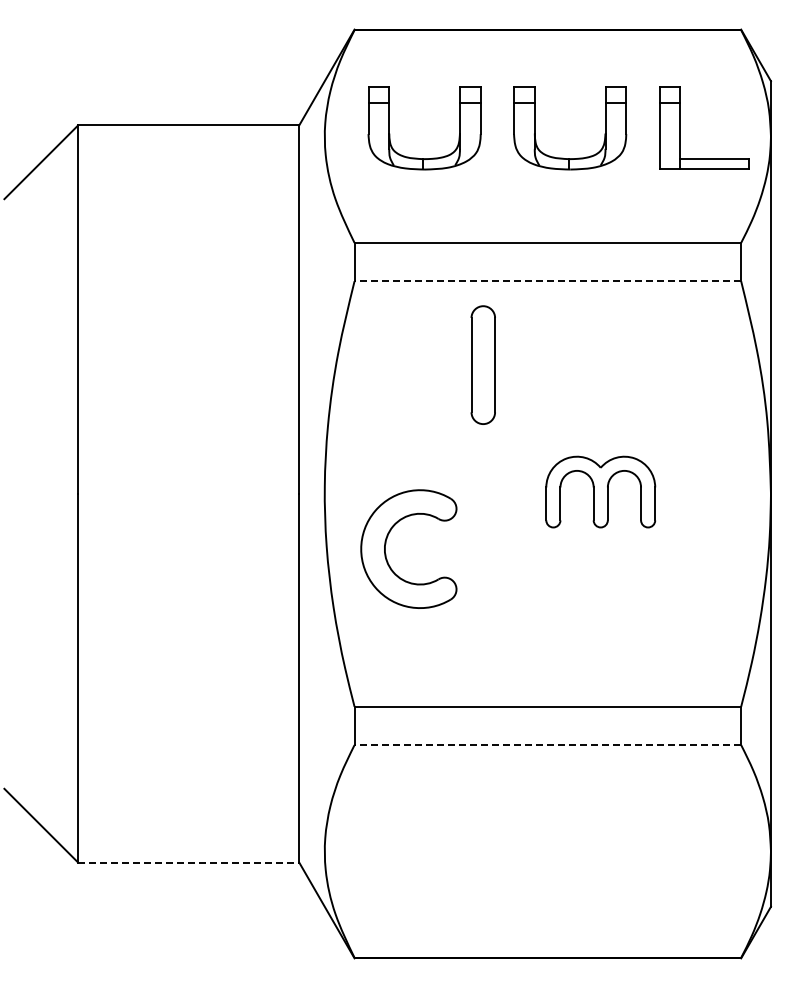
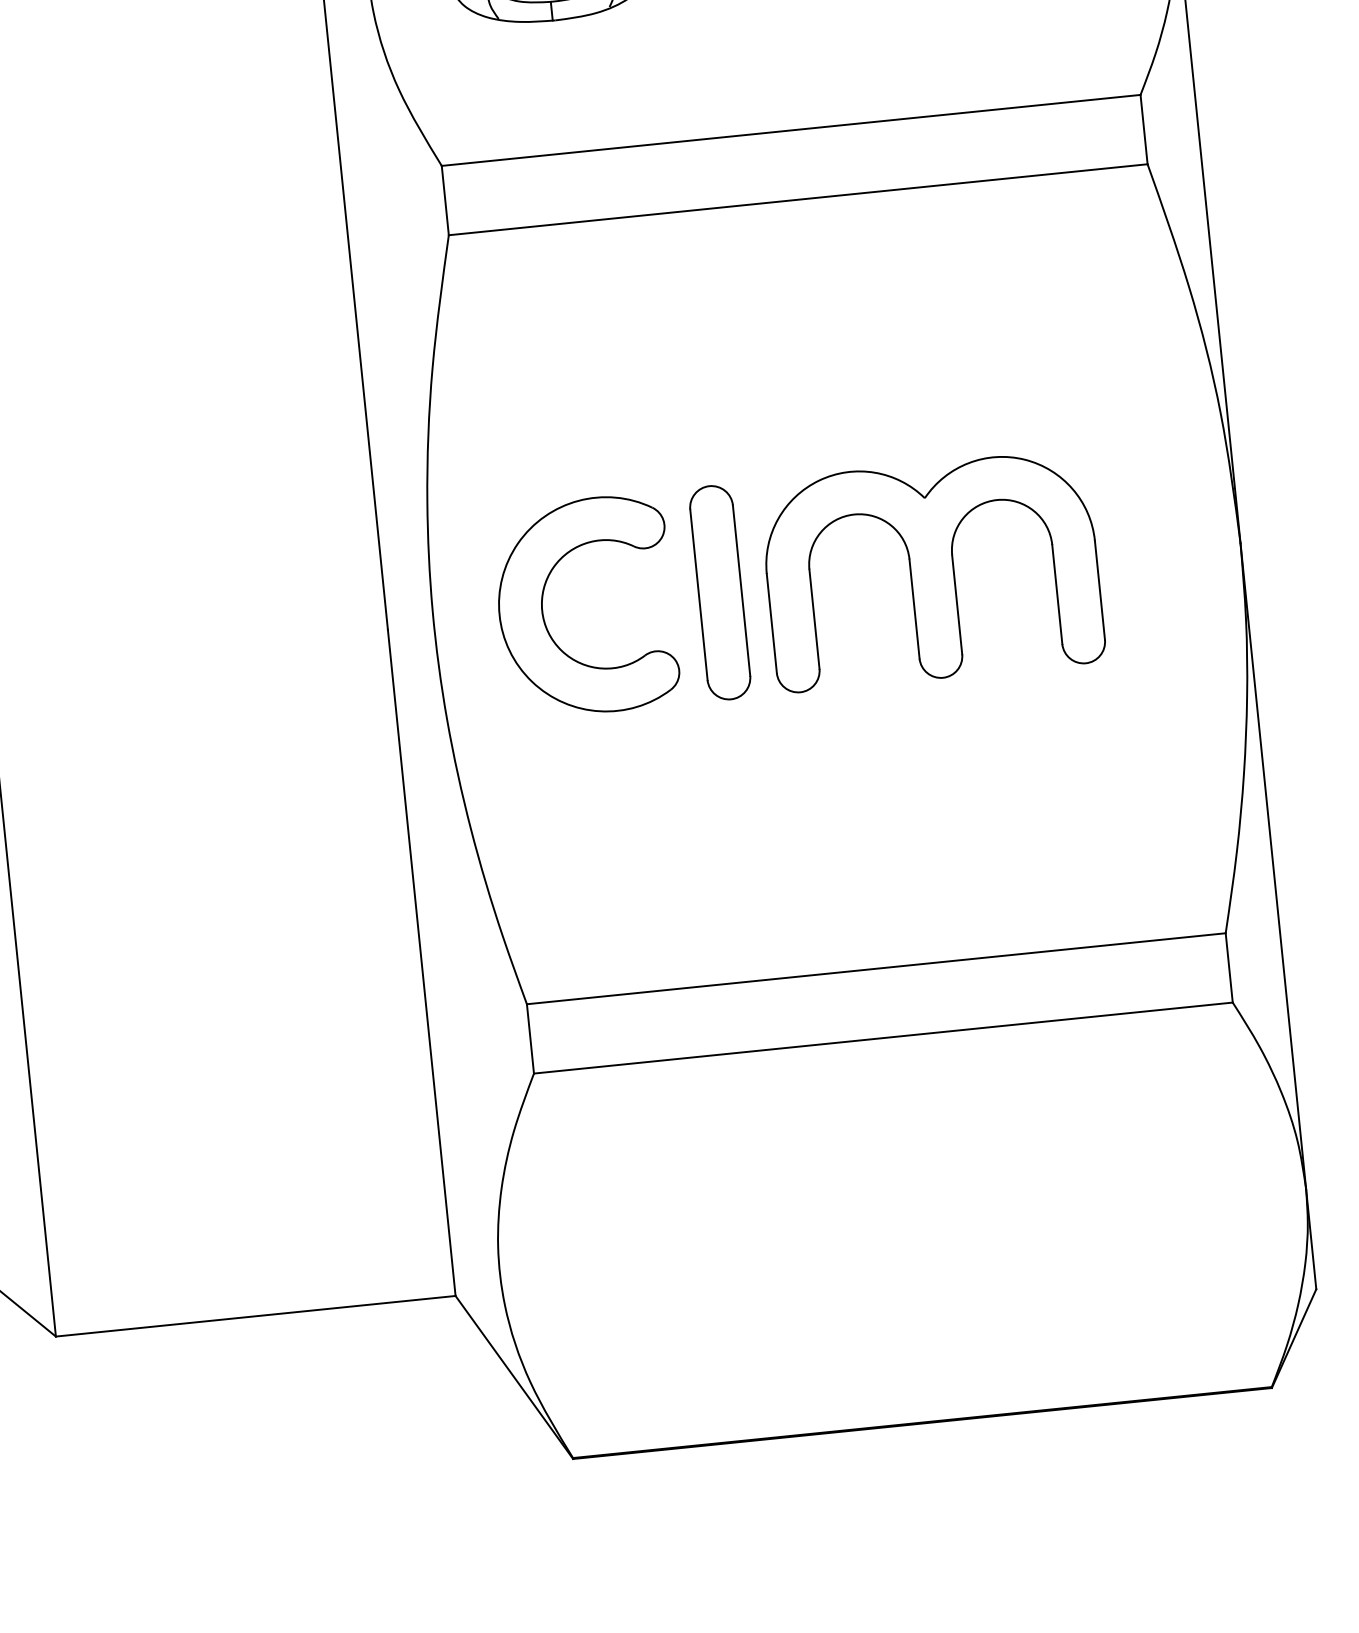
line: (547, 281) -> (797, 200), dashed -> solid
part: (482, 364) -> (718, 591), moved
part: (600, 491) -> (931, 570), size x1.67
part: (386, 544) -> (544, 602), moved
line: (547, 745) -> (882, 1038), dashed -> solid
line: (188, 862) -> (255, 1316), dashed -> solid

